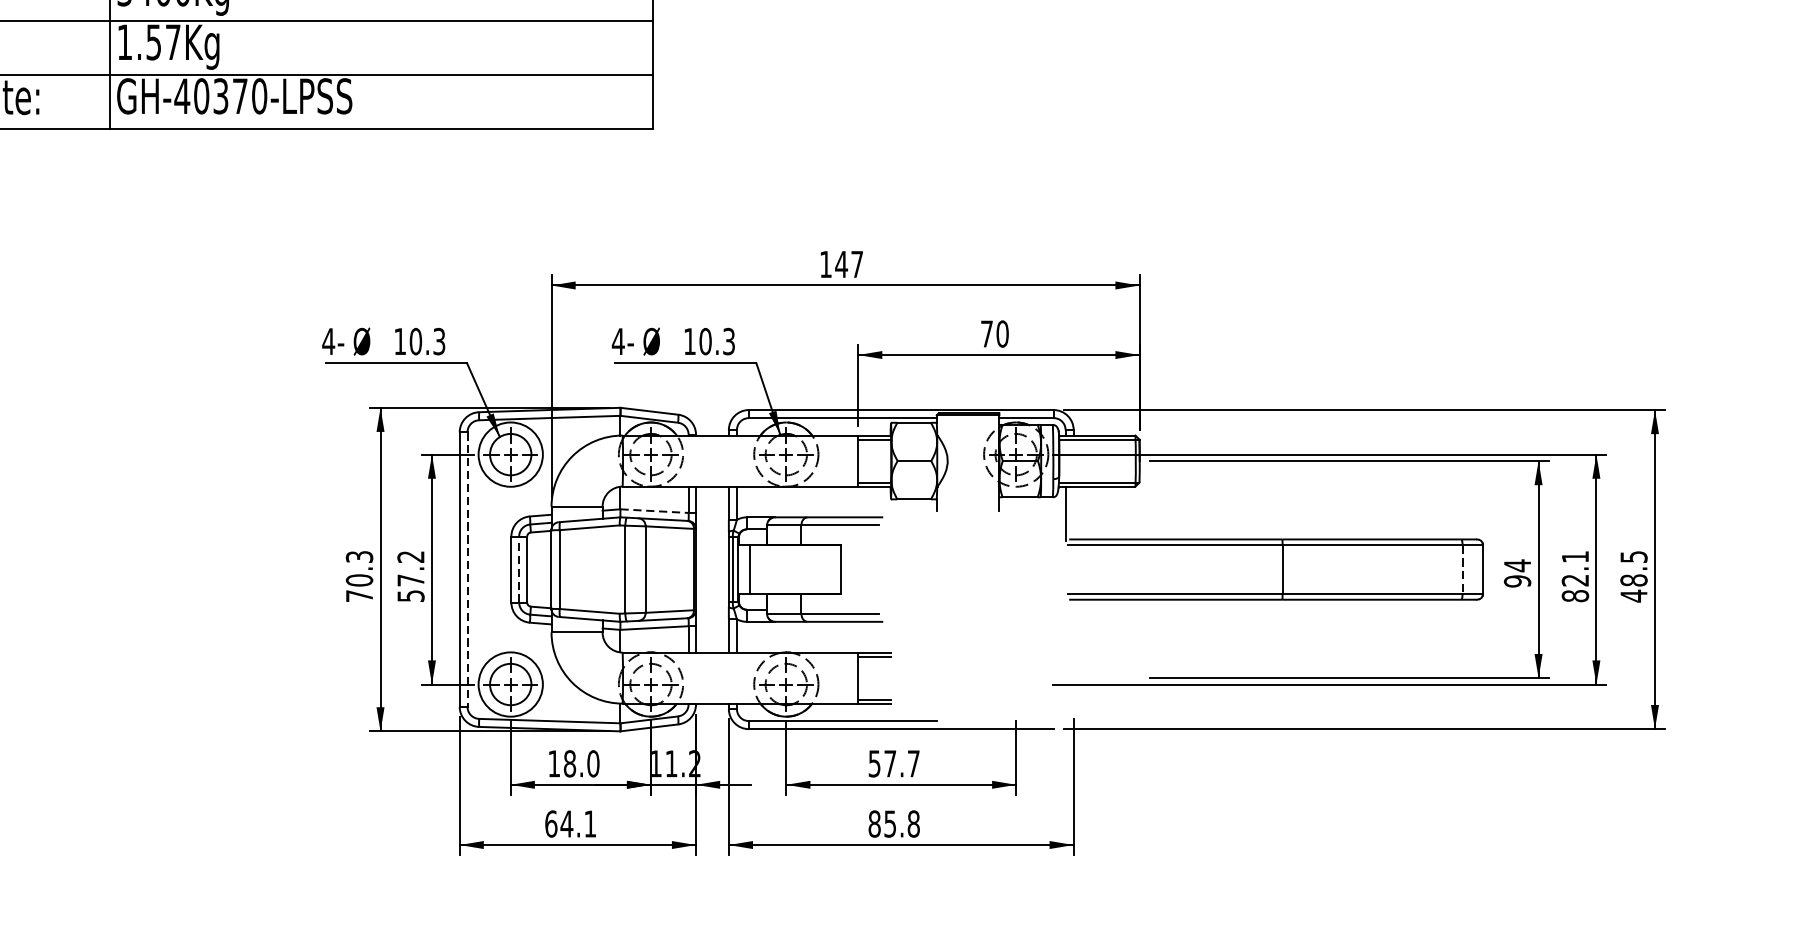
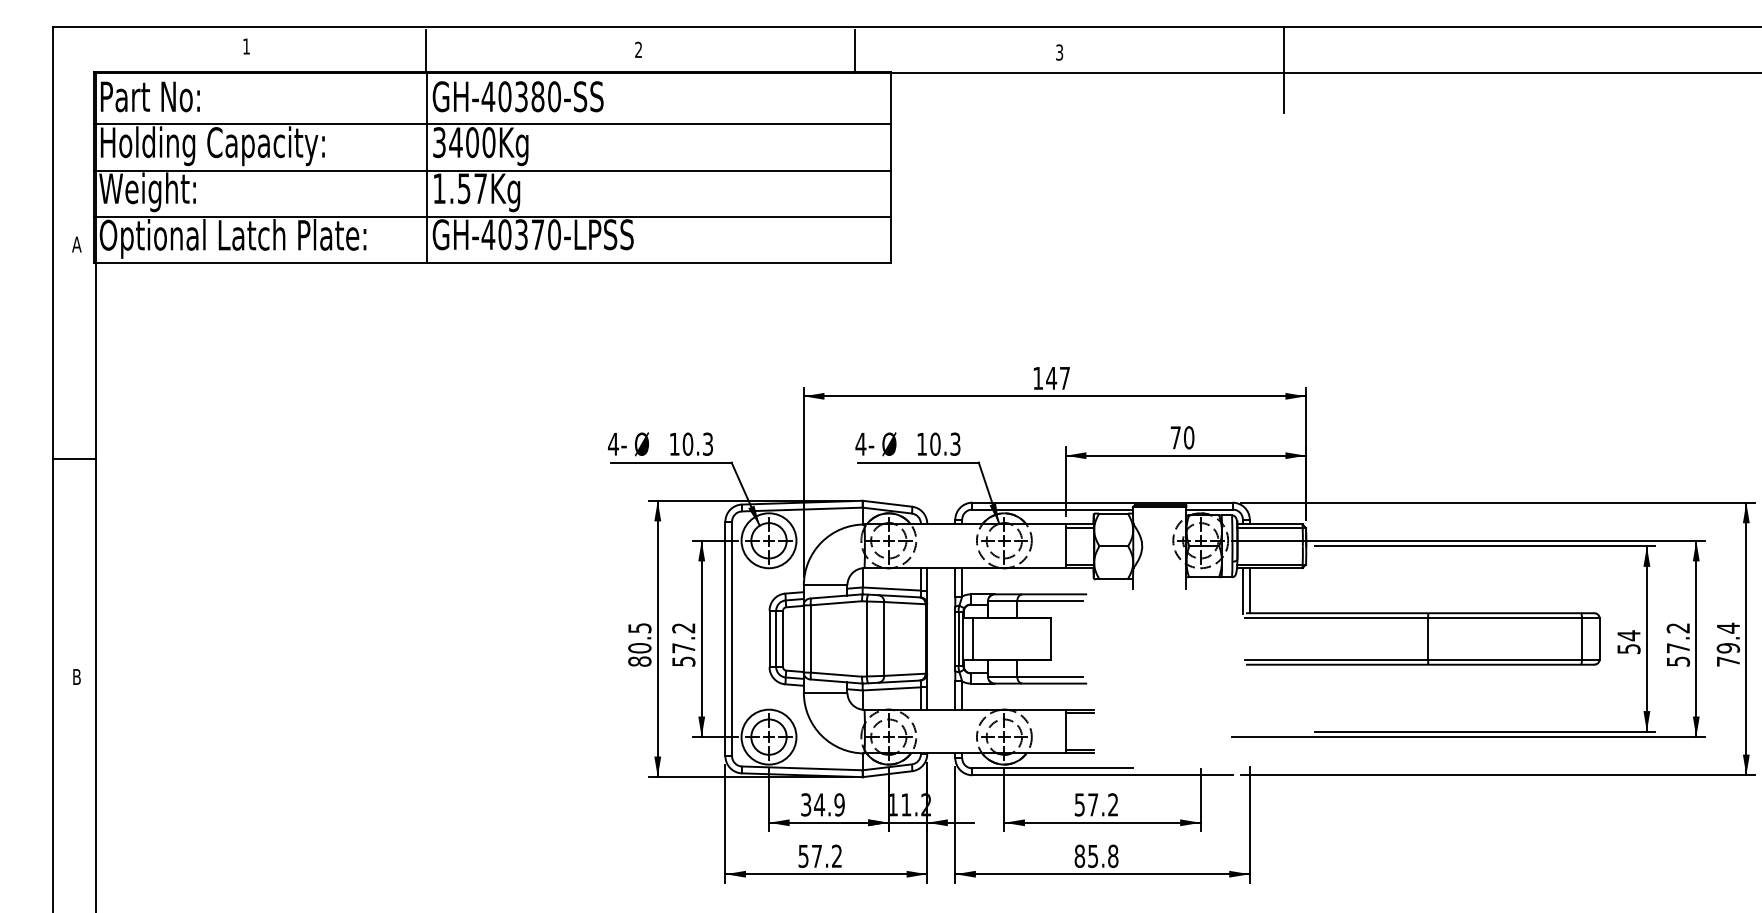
line: (655, 511) -> (892, 589), dashed -> solid
line: (1073, 512) -> (1249, 590), added
line: (519, 569) -> (776, 638), dashed -> solid
line: (1462, 569) -> (1581, 638), dashed -> solid
line: (468, 570) -> (732, 639), dashed -> solid
text: (359, 576) -> (639, 644), 70.3 -> 80.5
text: (1575, 576) -> (1678, 644), 82.1 -> 57.2
text: (1634, 576) -> (1728, 644), 48.5 -> 79.4
text: (1517, 580) -> (1628, 648), 94 -> 54
text: (573, 763) -> (822, 804), 18.0 -> 34.9
text: (914, 763) -> (1113, 804), 57.7 -> 57.2
text: (569, 823) -> (819, 855), 64.1 -> 57.2

